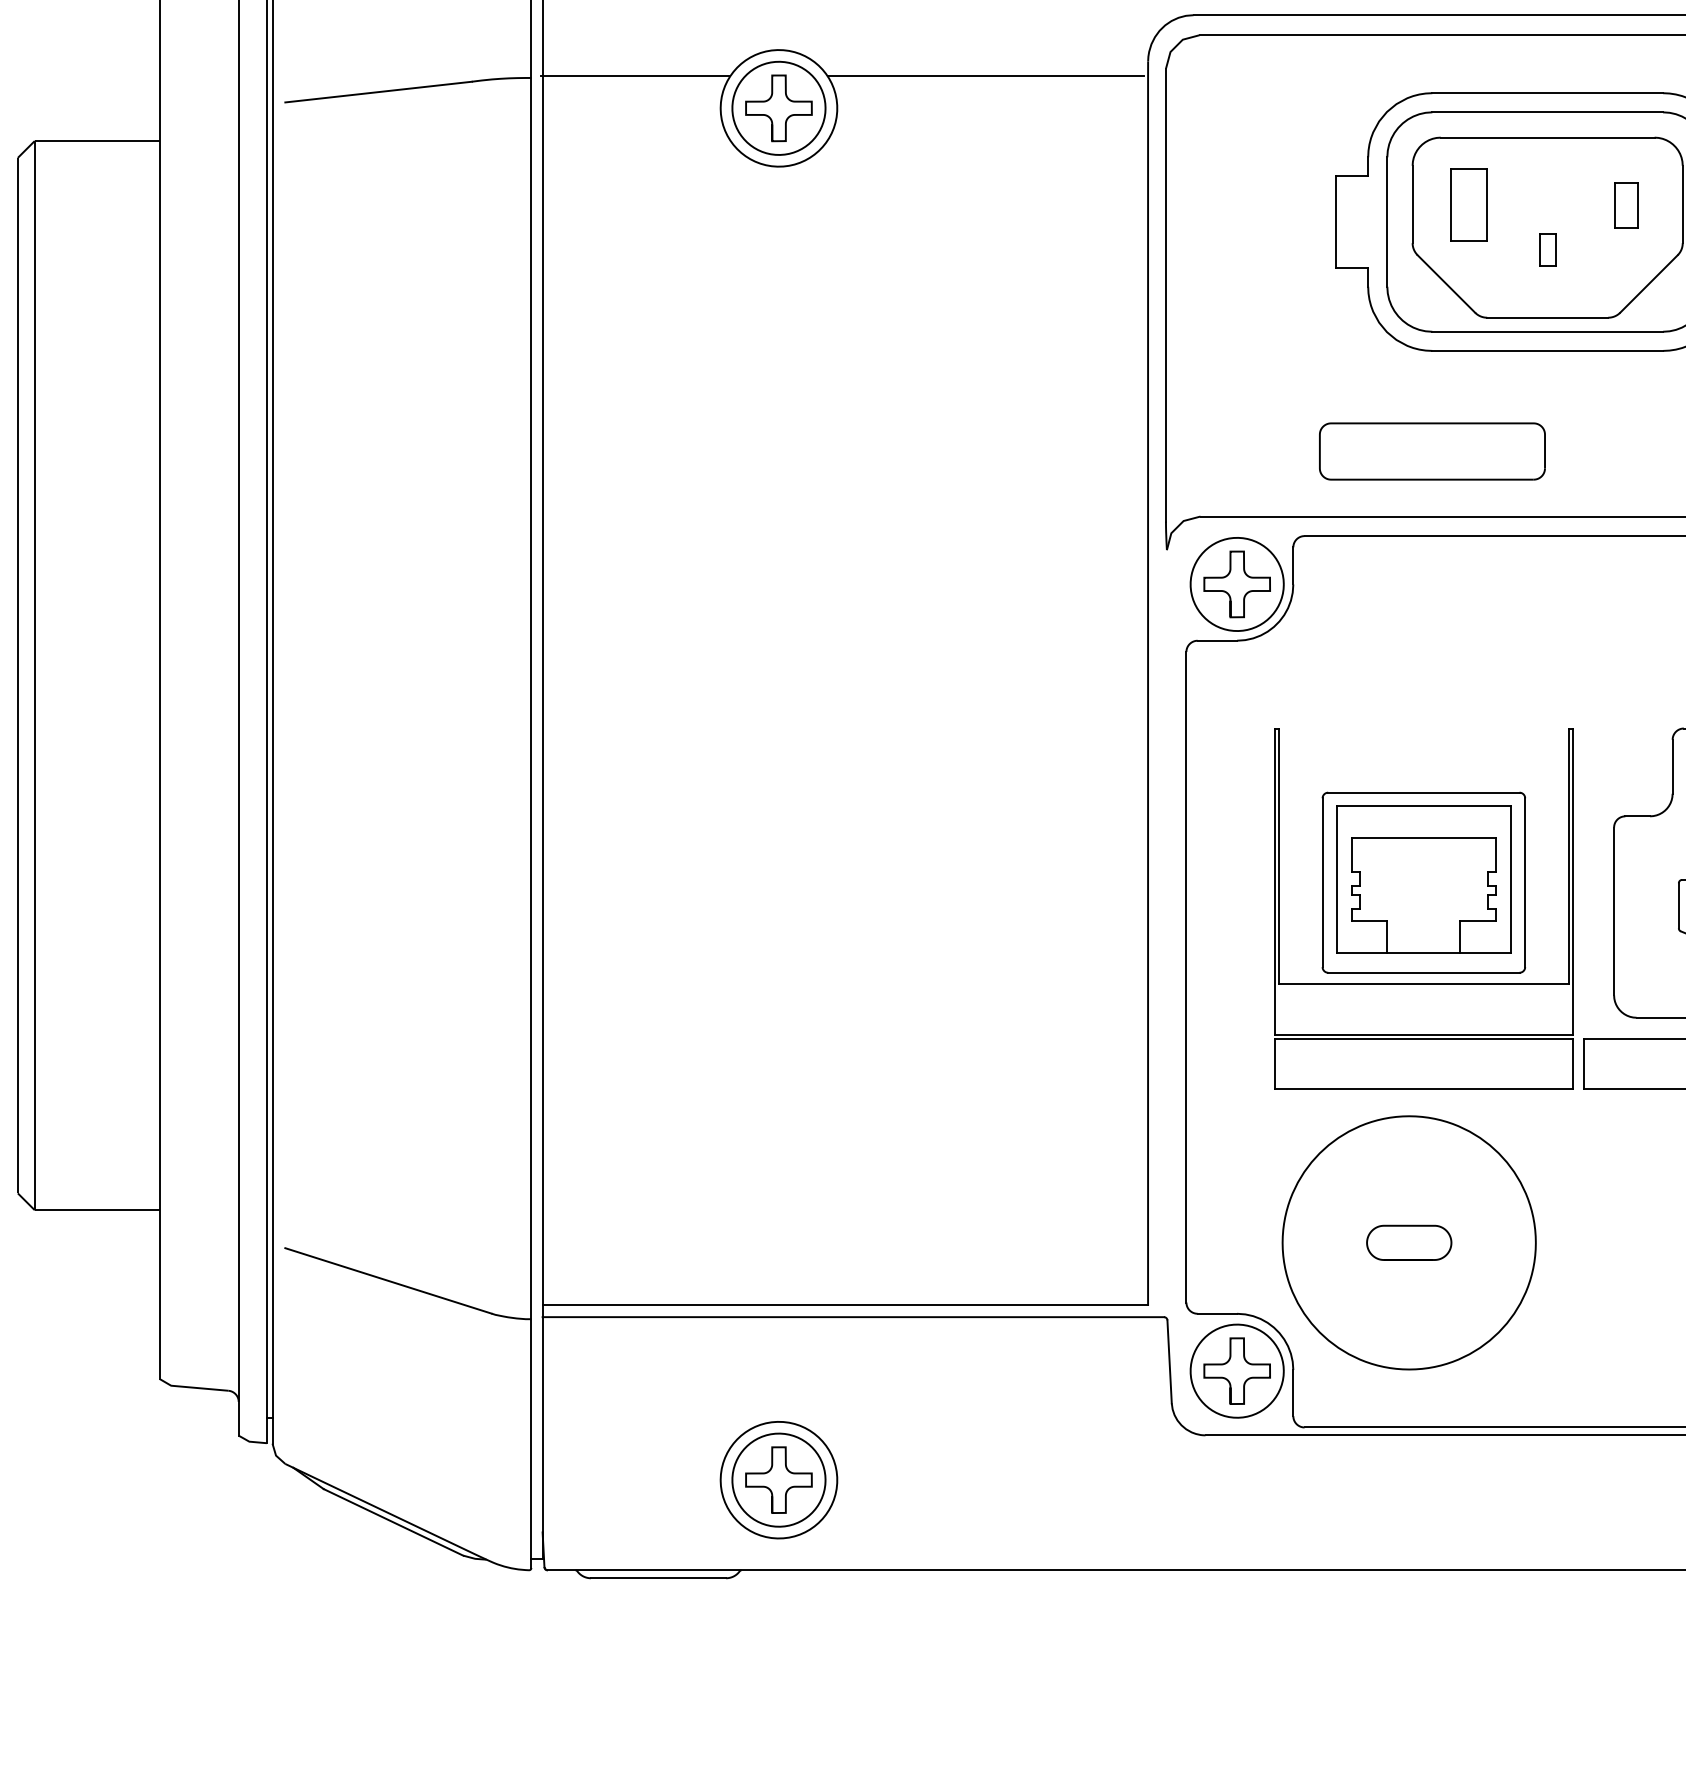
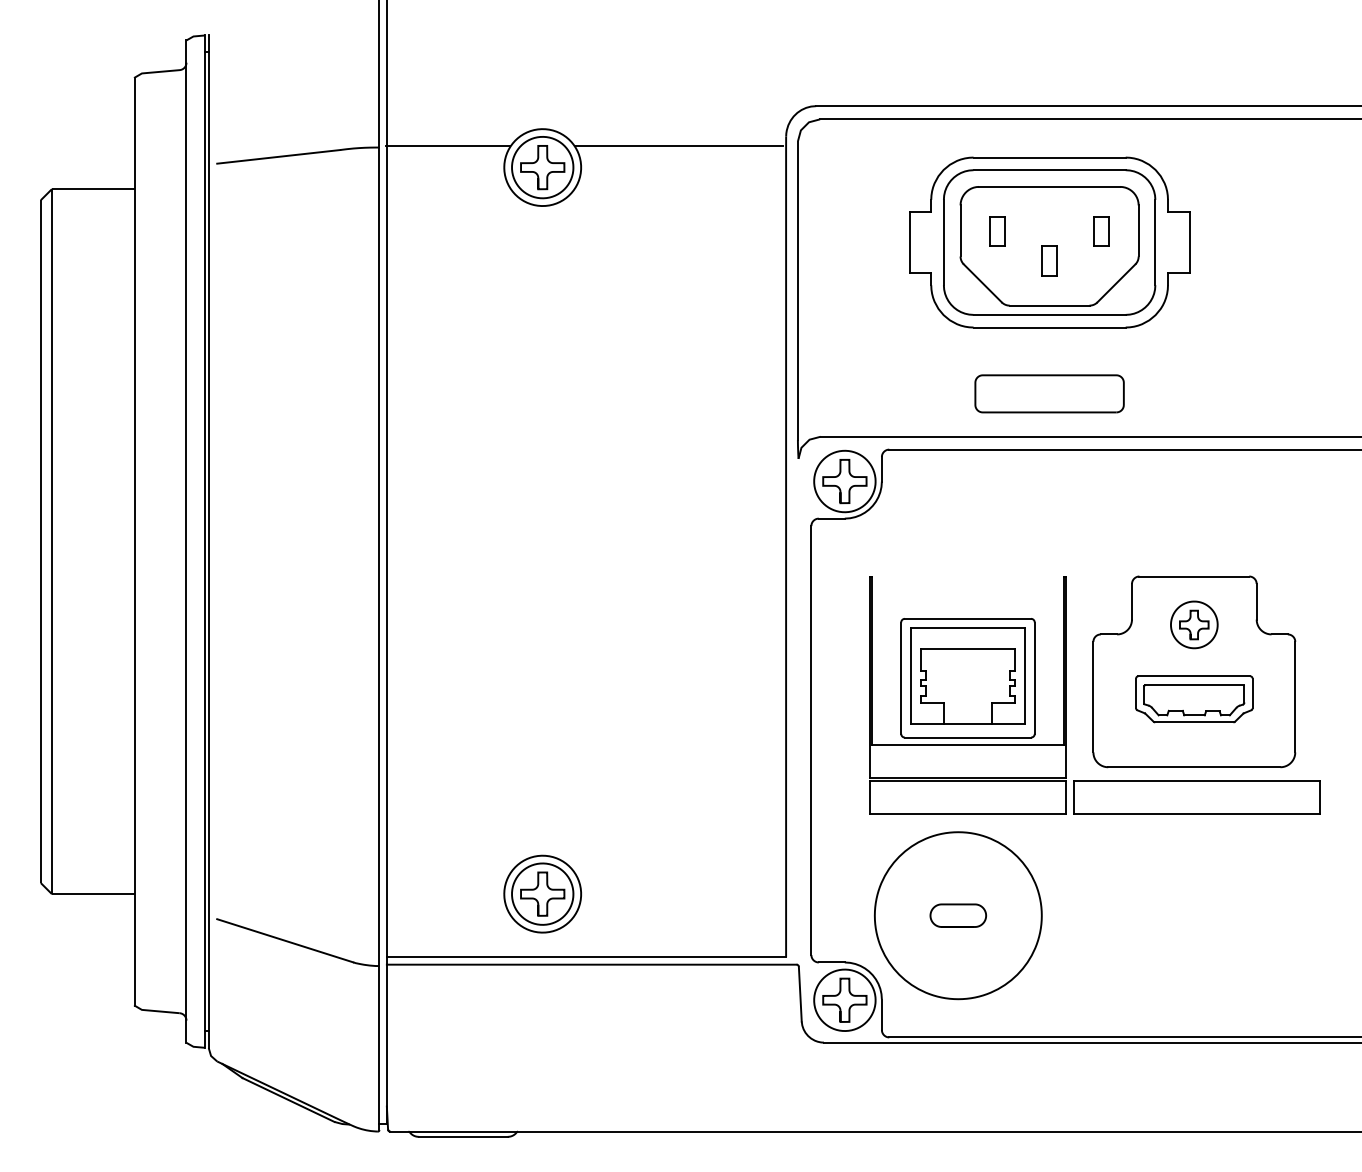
part: (1468, 205) -> (997, 231), size x0.62
part: (1547, 249) -> (1049, 260), size x1.43
part: (1432, 450) -> (1049, 393), moved
part: (778, 1479) -> (542, 893), moved

